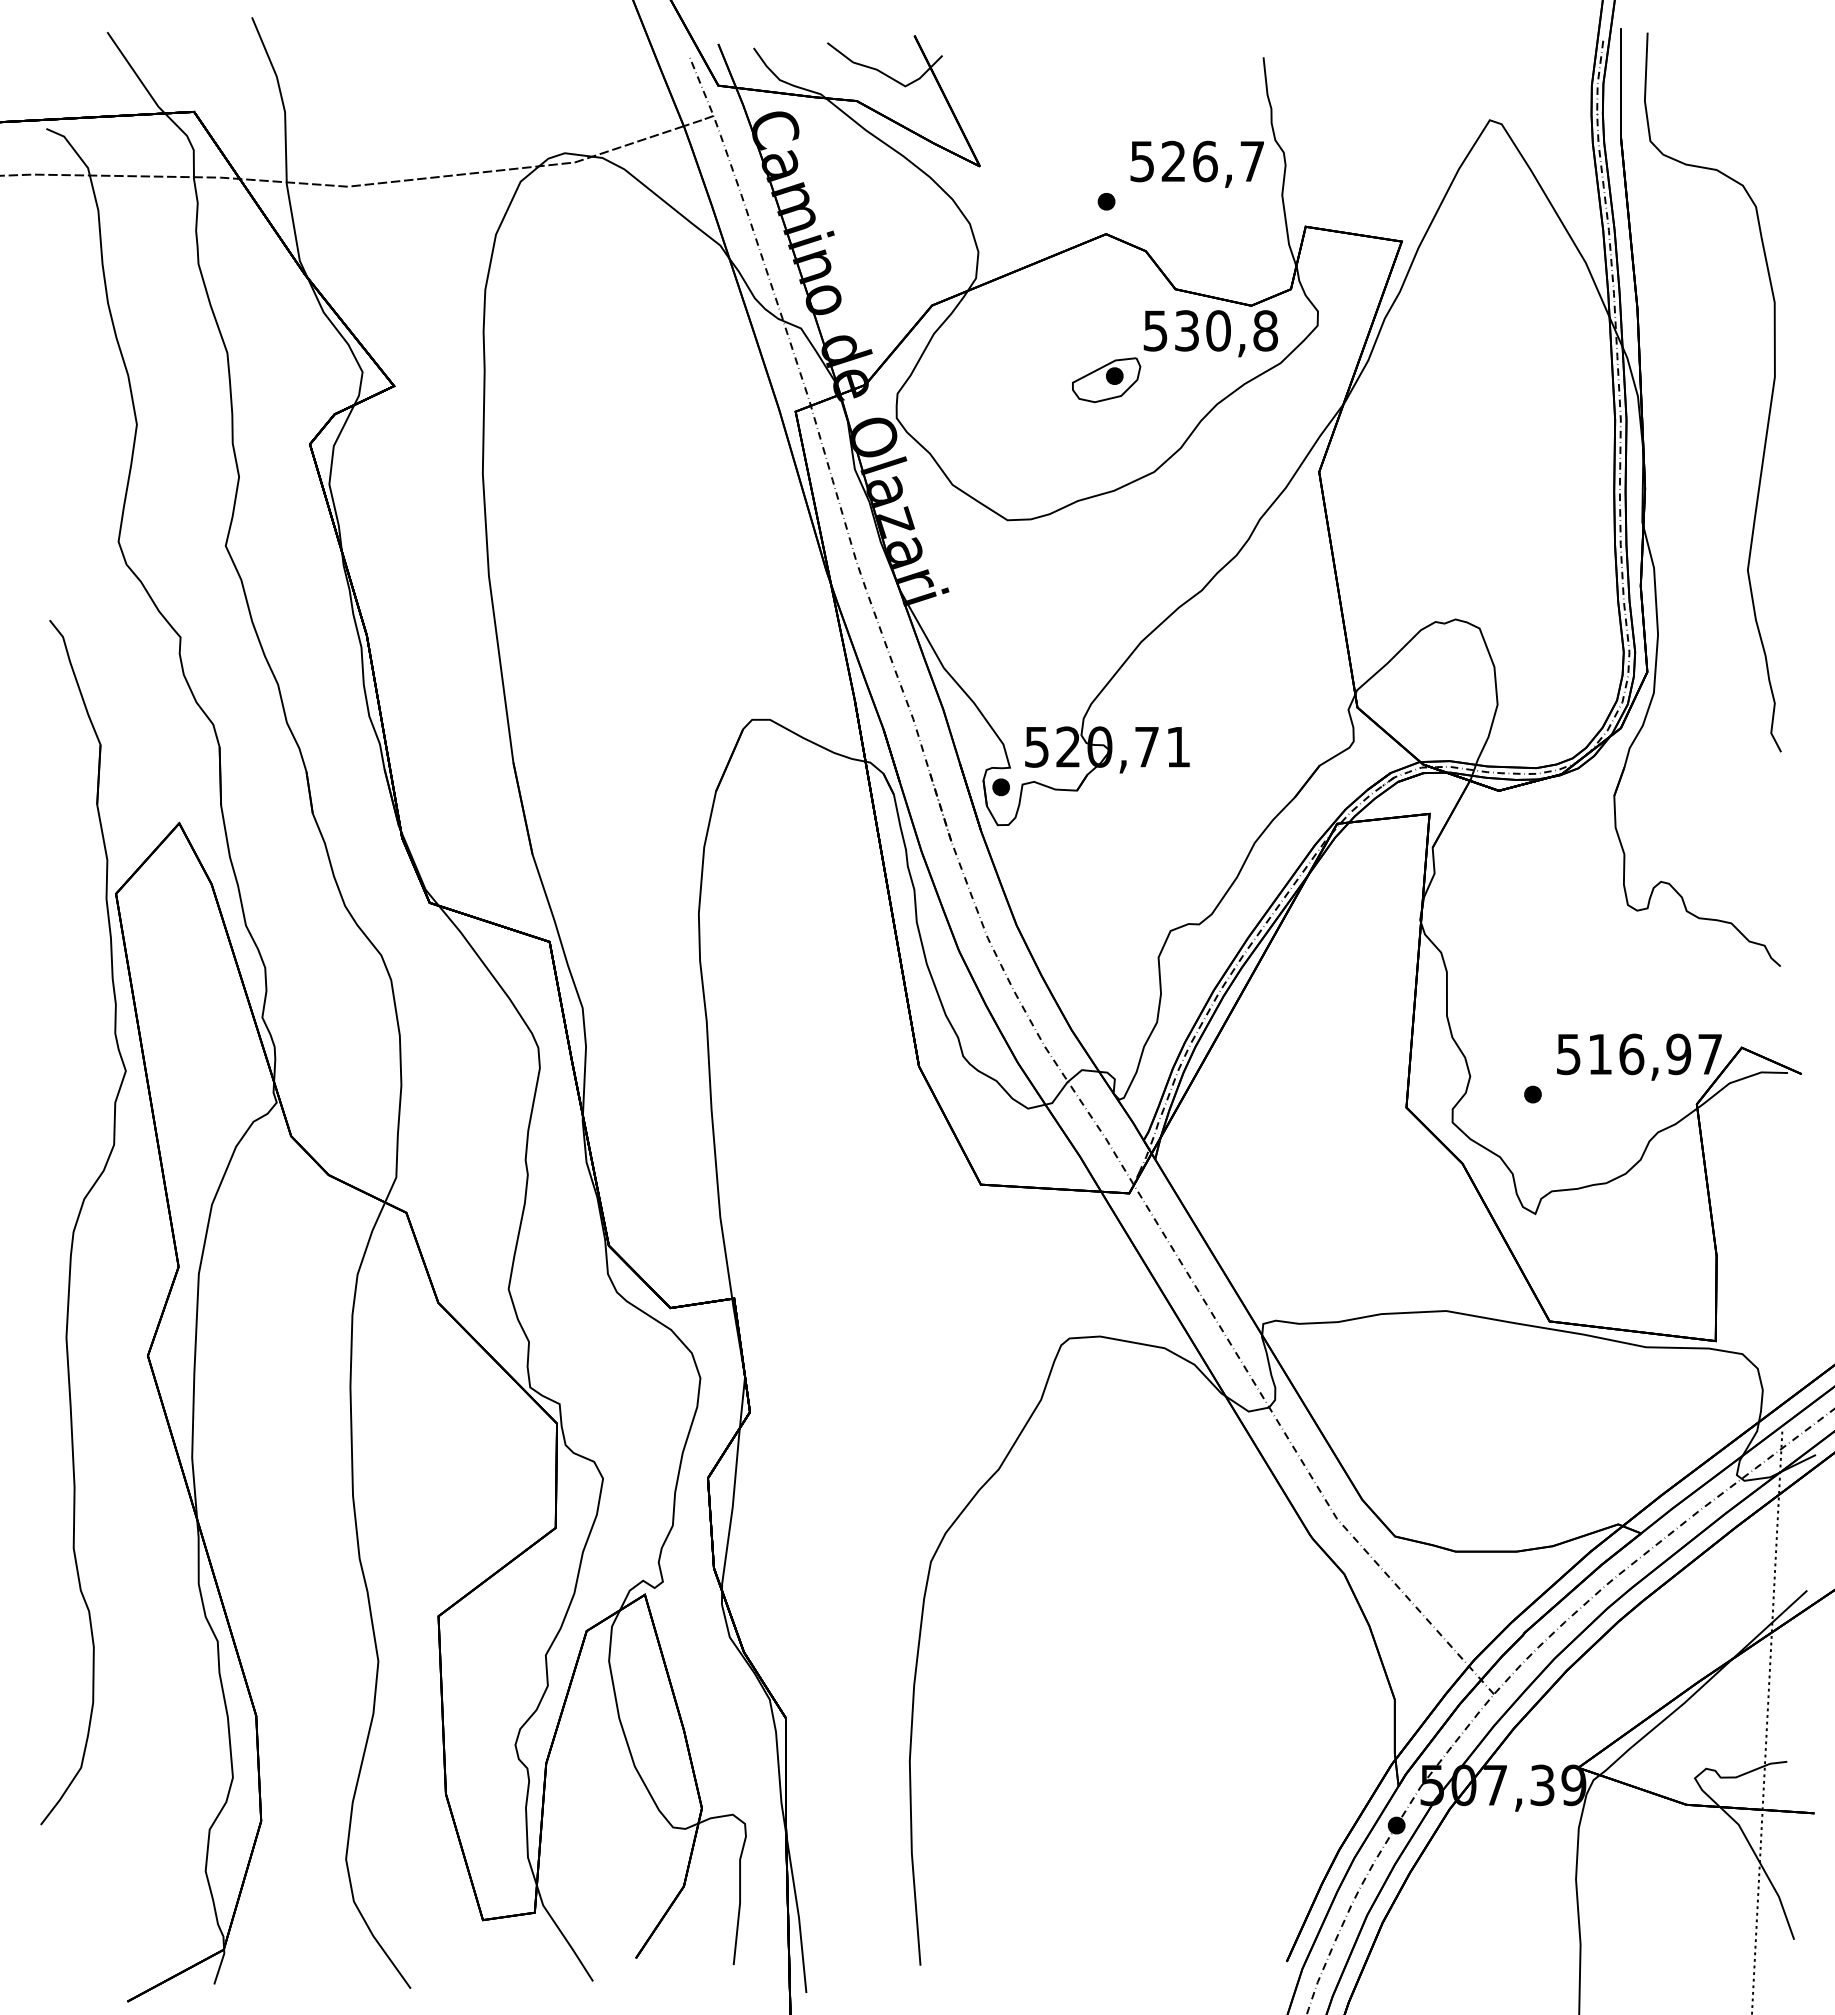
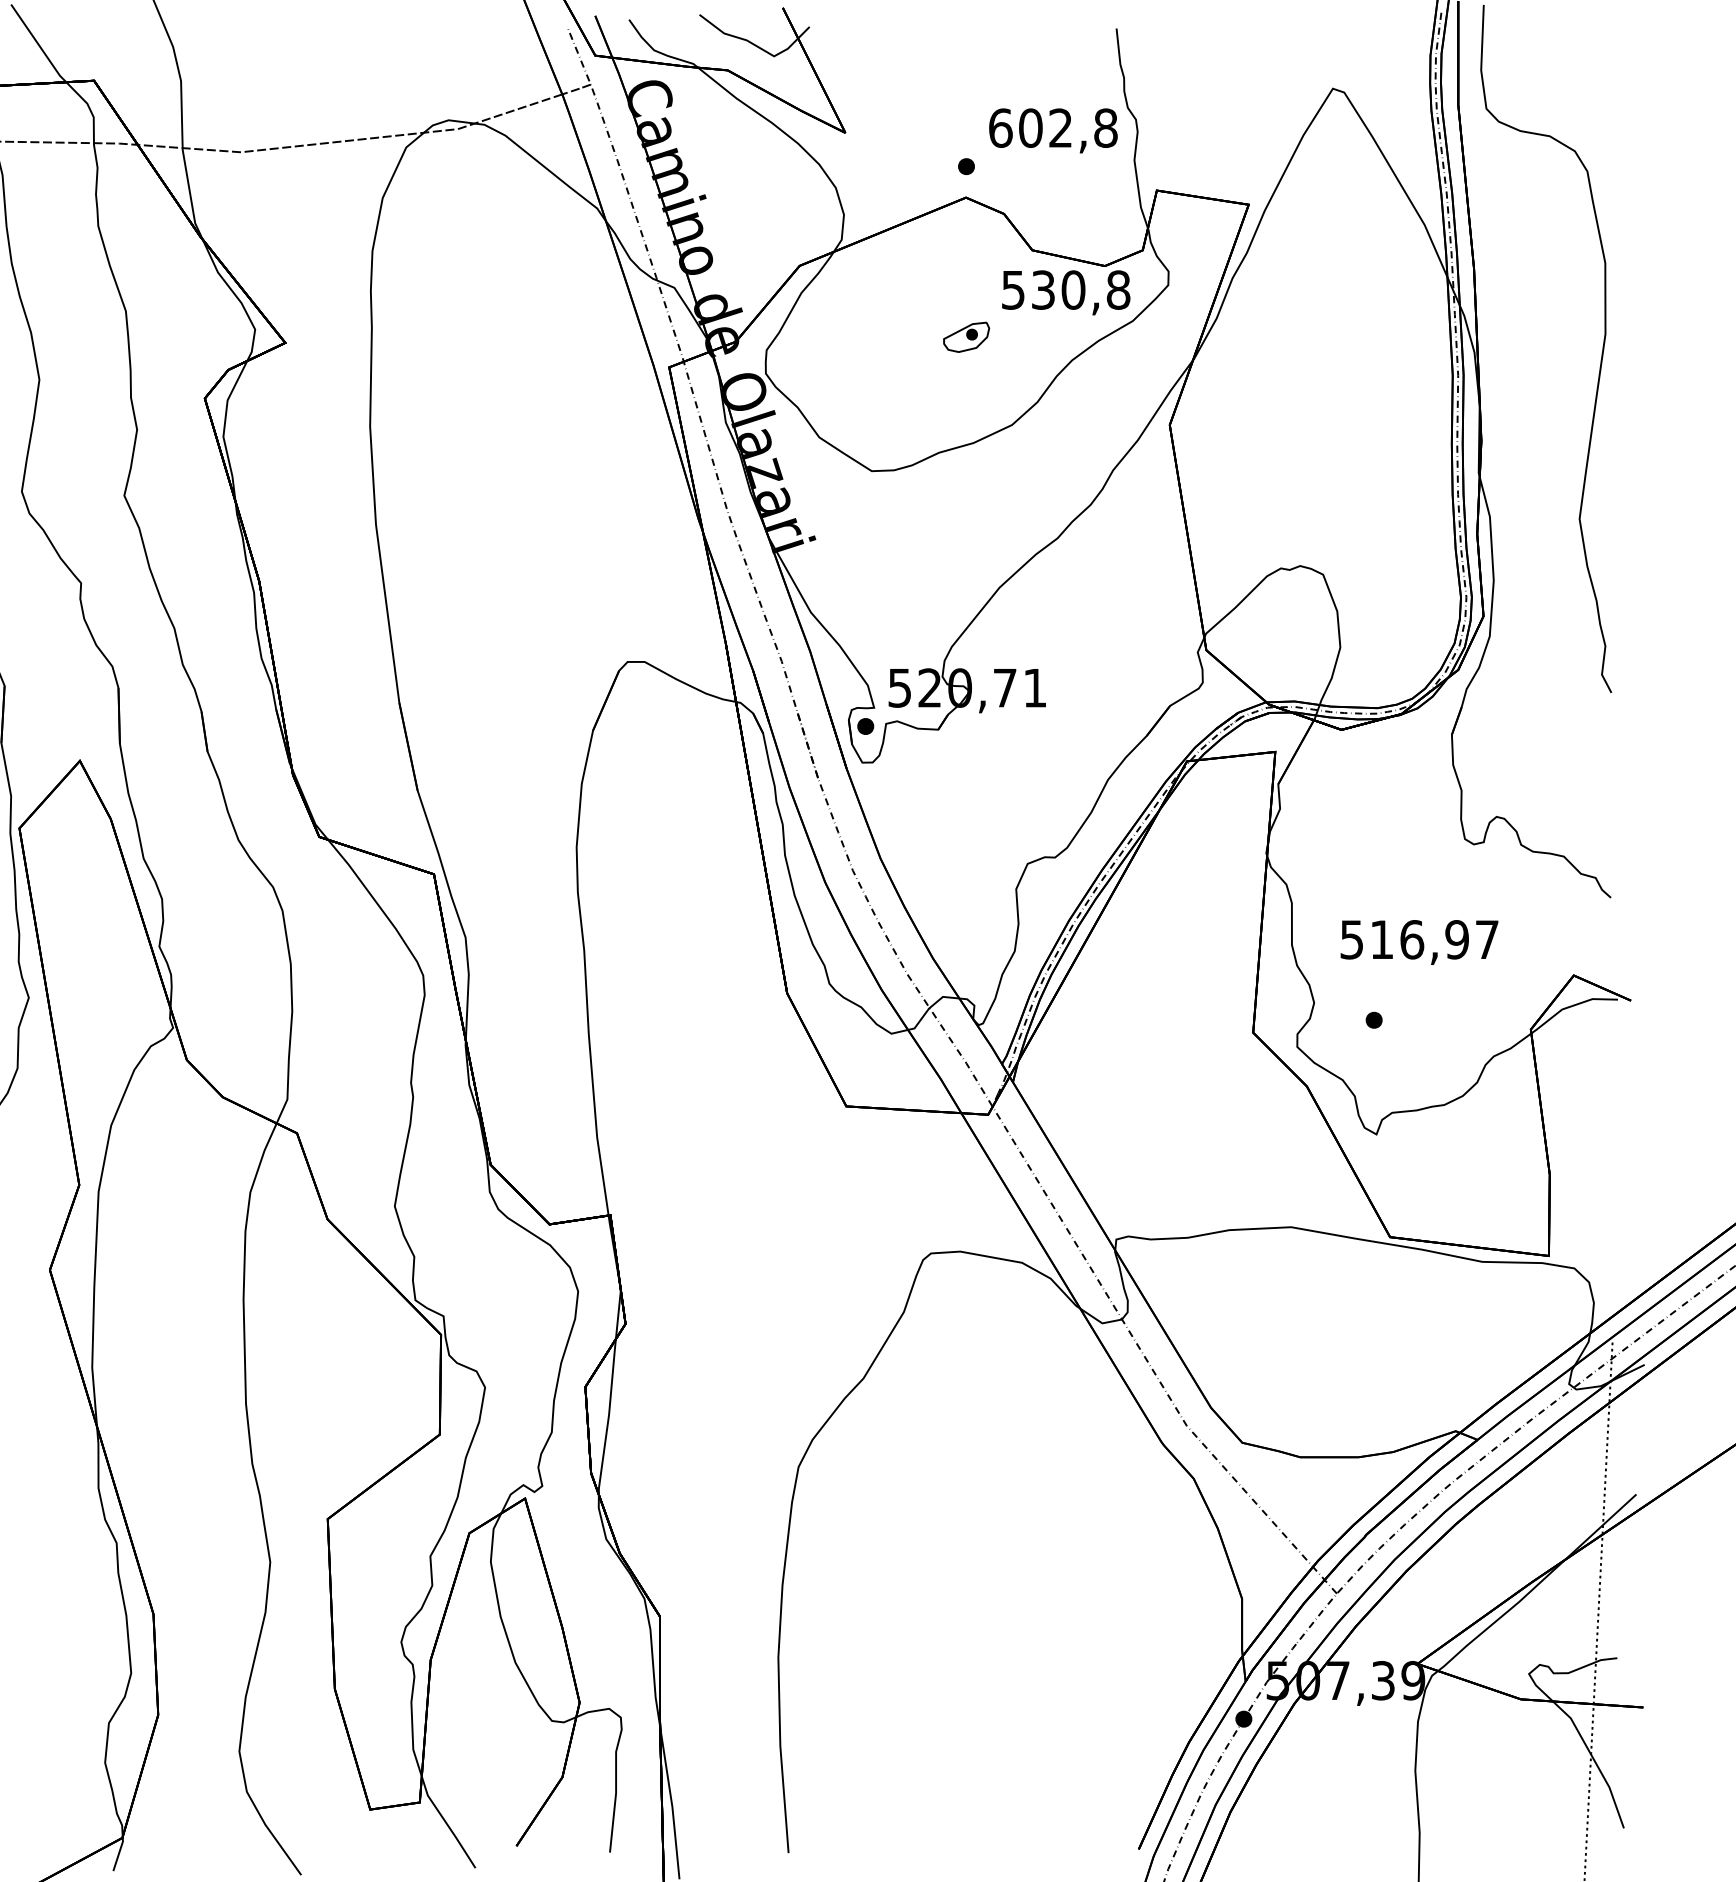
text: (1197, 161) -> (1053, 128), 526,7 -> 602,8
part: (1106, 380) -> (966, 337), size x0.7
text: (1639, 1056) -> (1419, 941), moved

